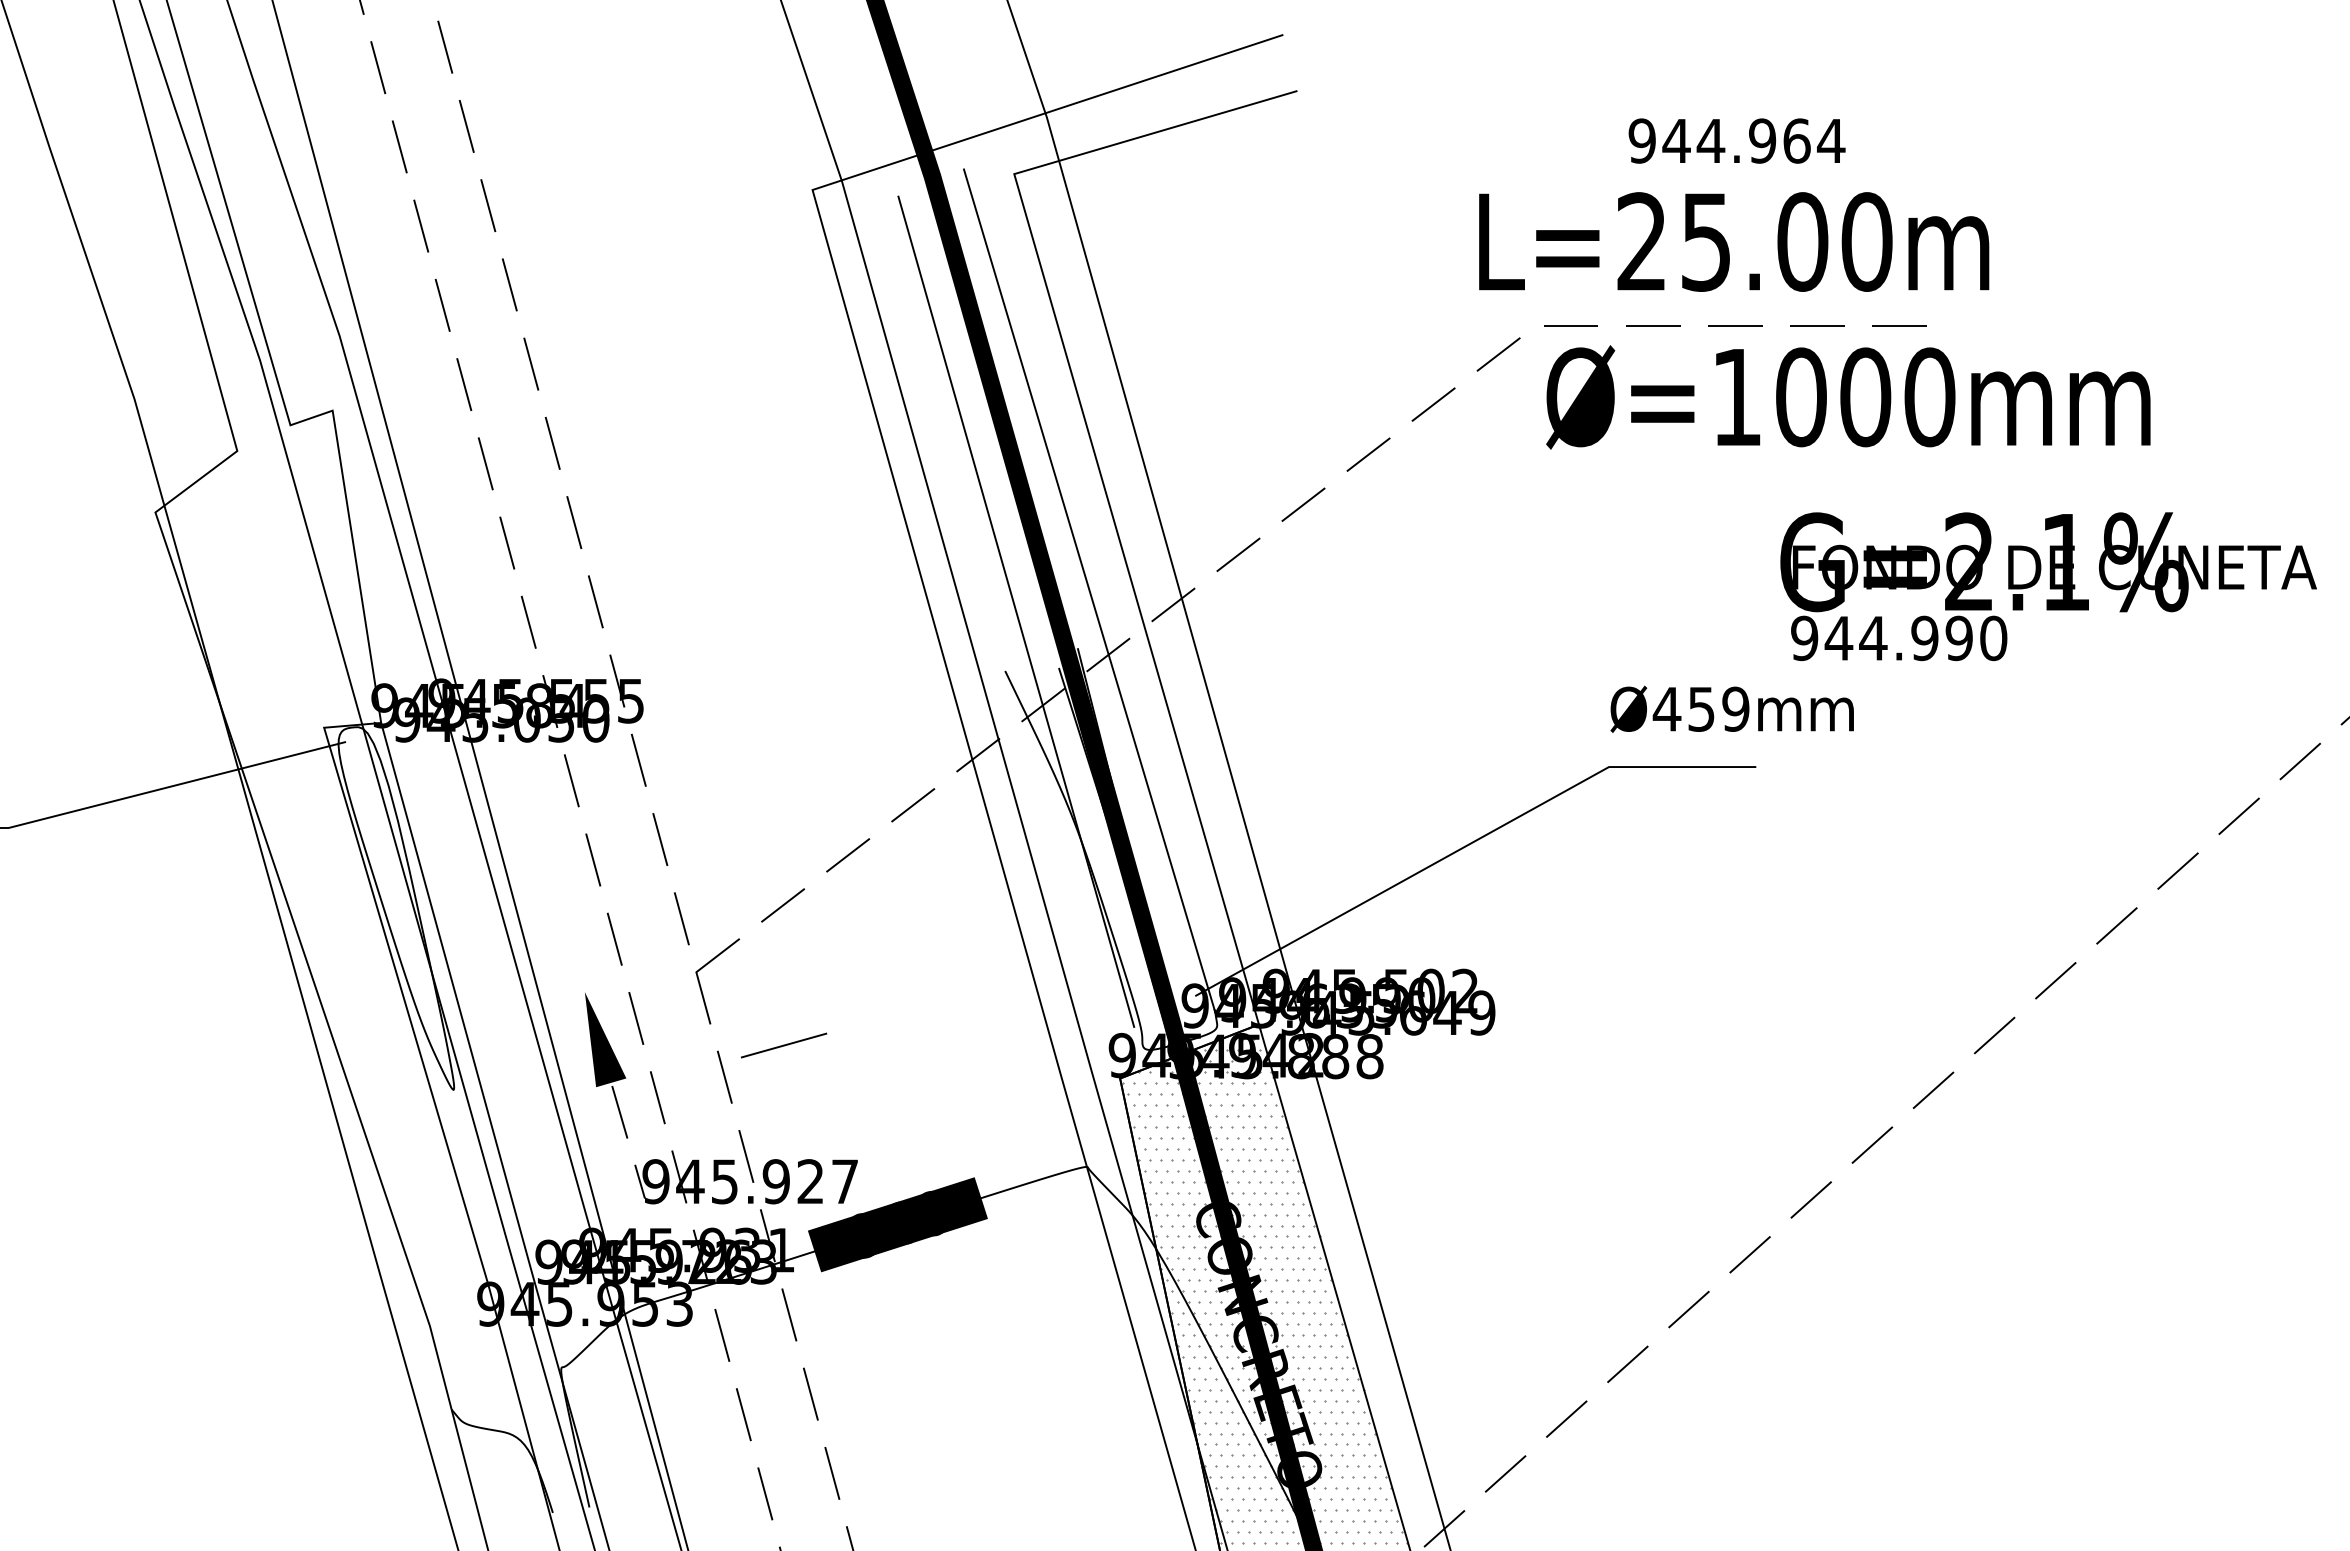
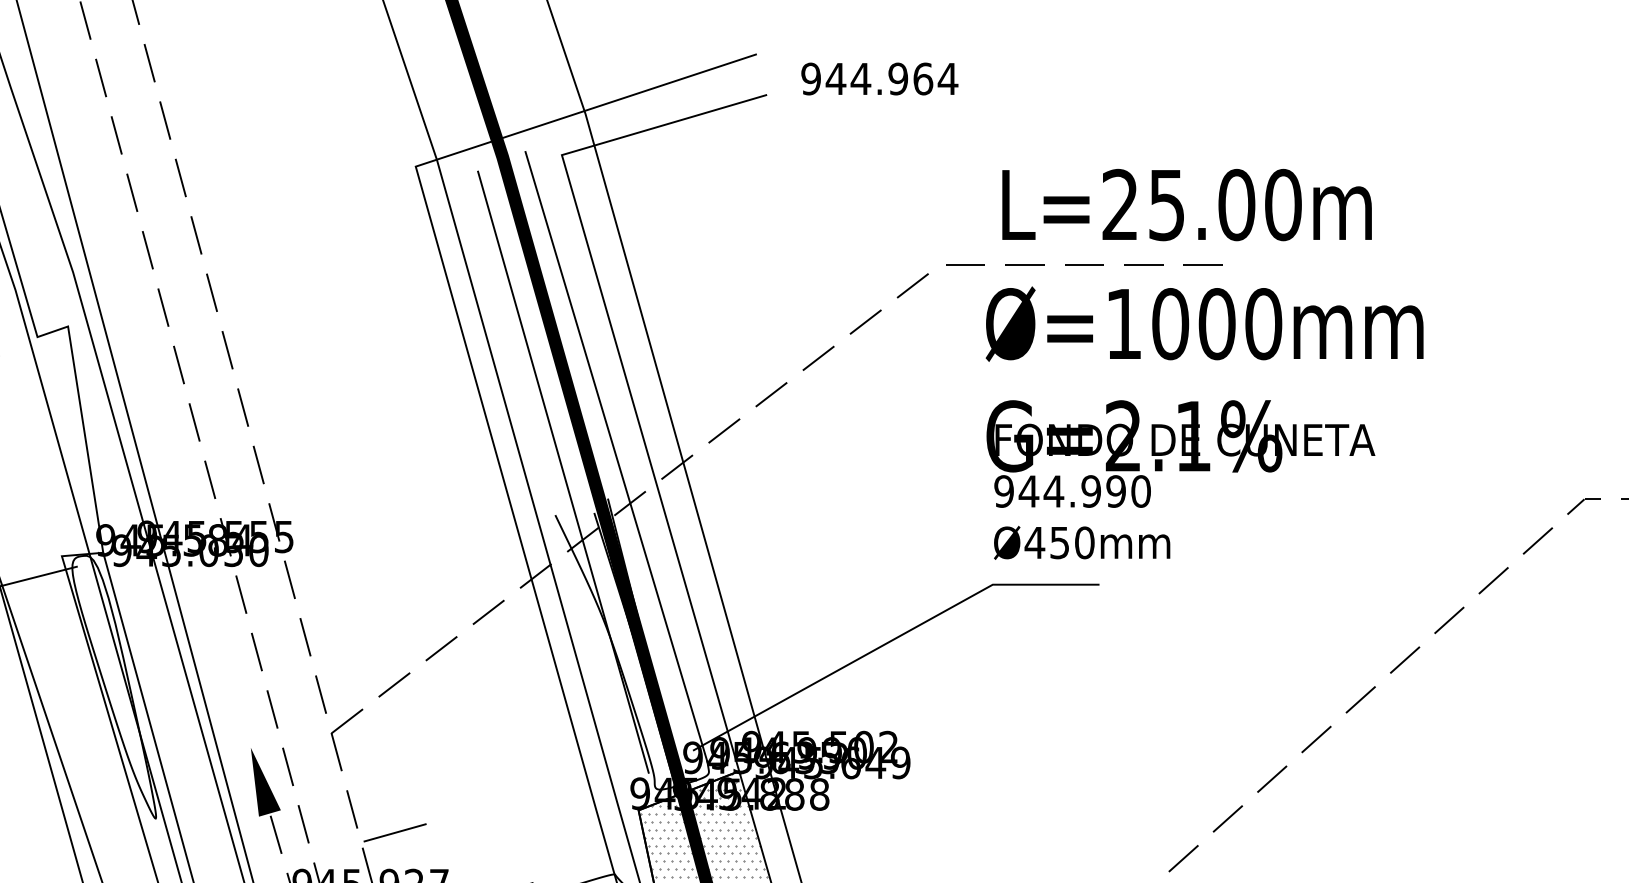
text: (1736, 140) -> (879, 78), moved
text: (1734, 241) -> (1187, 204), moved
text: (1848, 397) -> (1204, 324), moved
text: (2048, 586) -> (1180, 453), moved
text: (1735, 708) -> (1084, 542), Ø459mm -> Ø450mm
line: (784, 1045) -> (395, 832), moved

